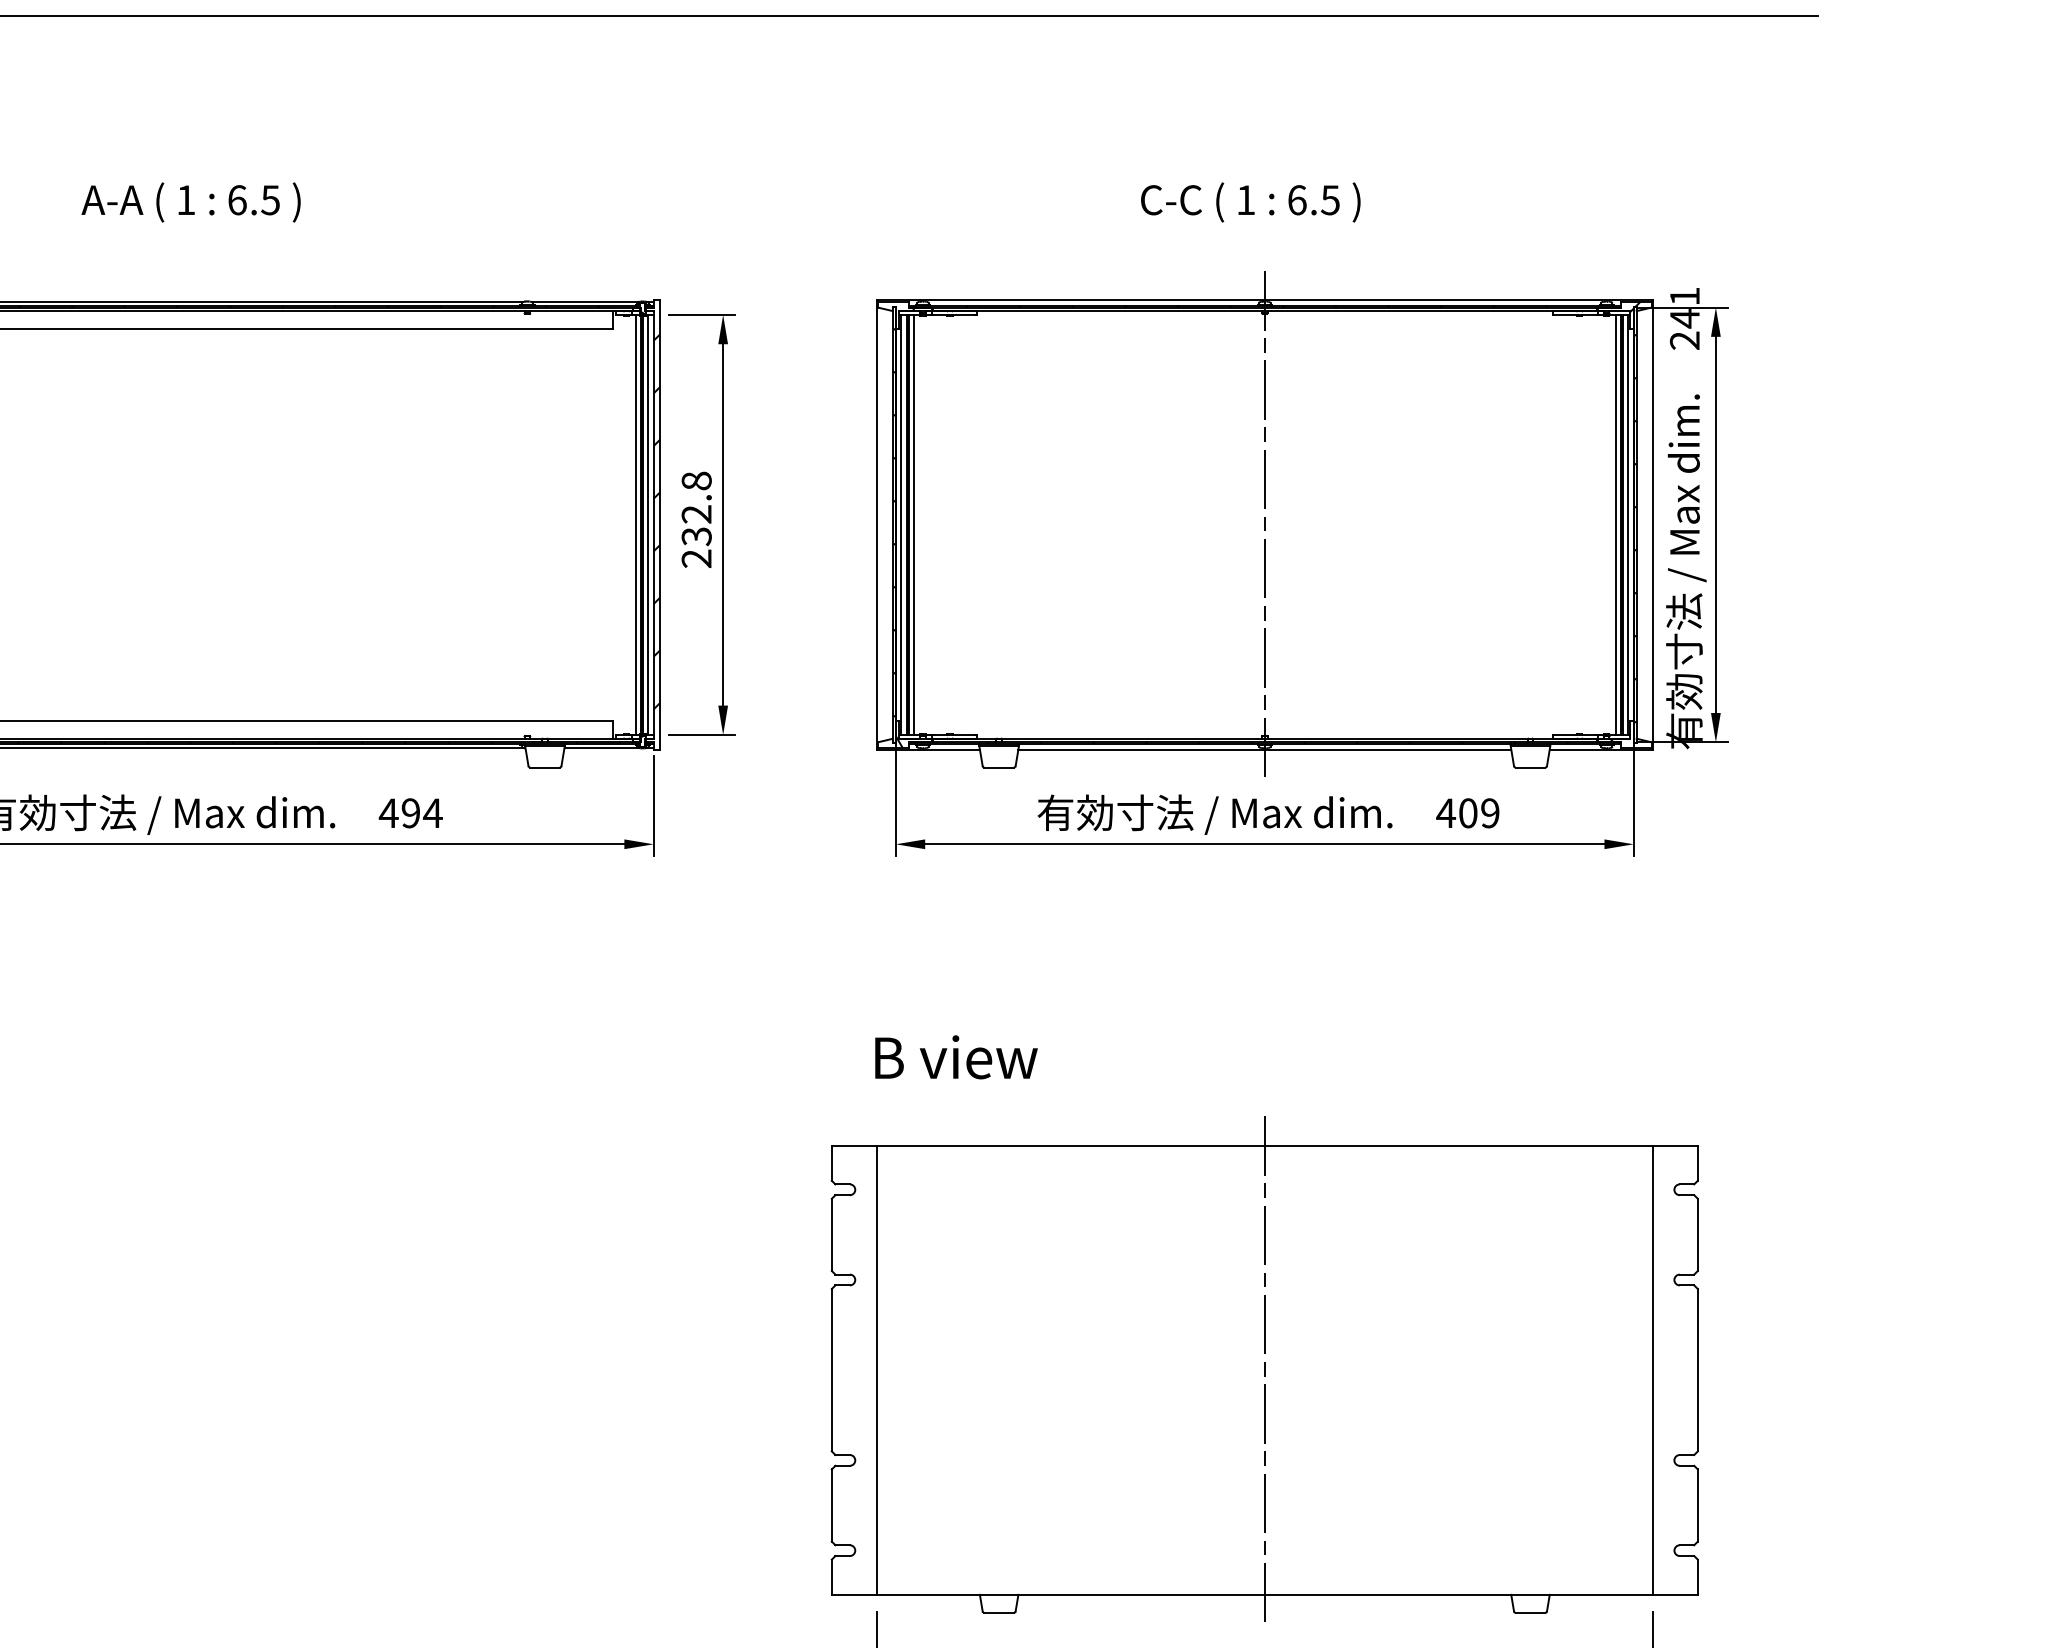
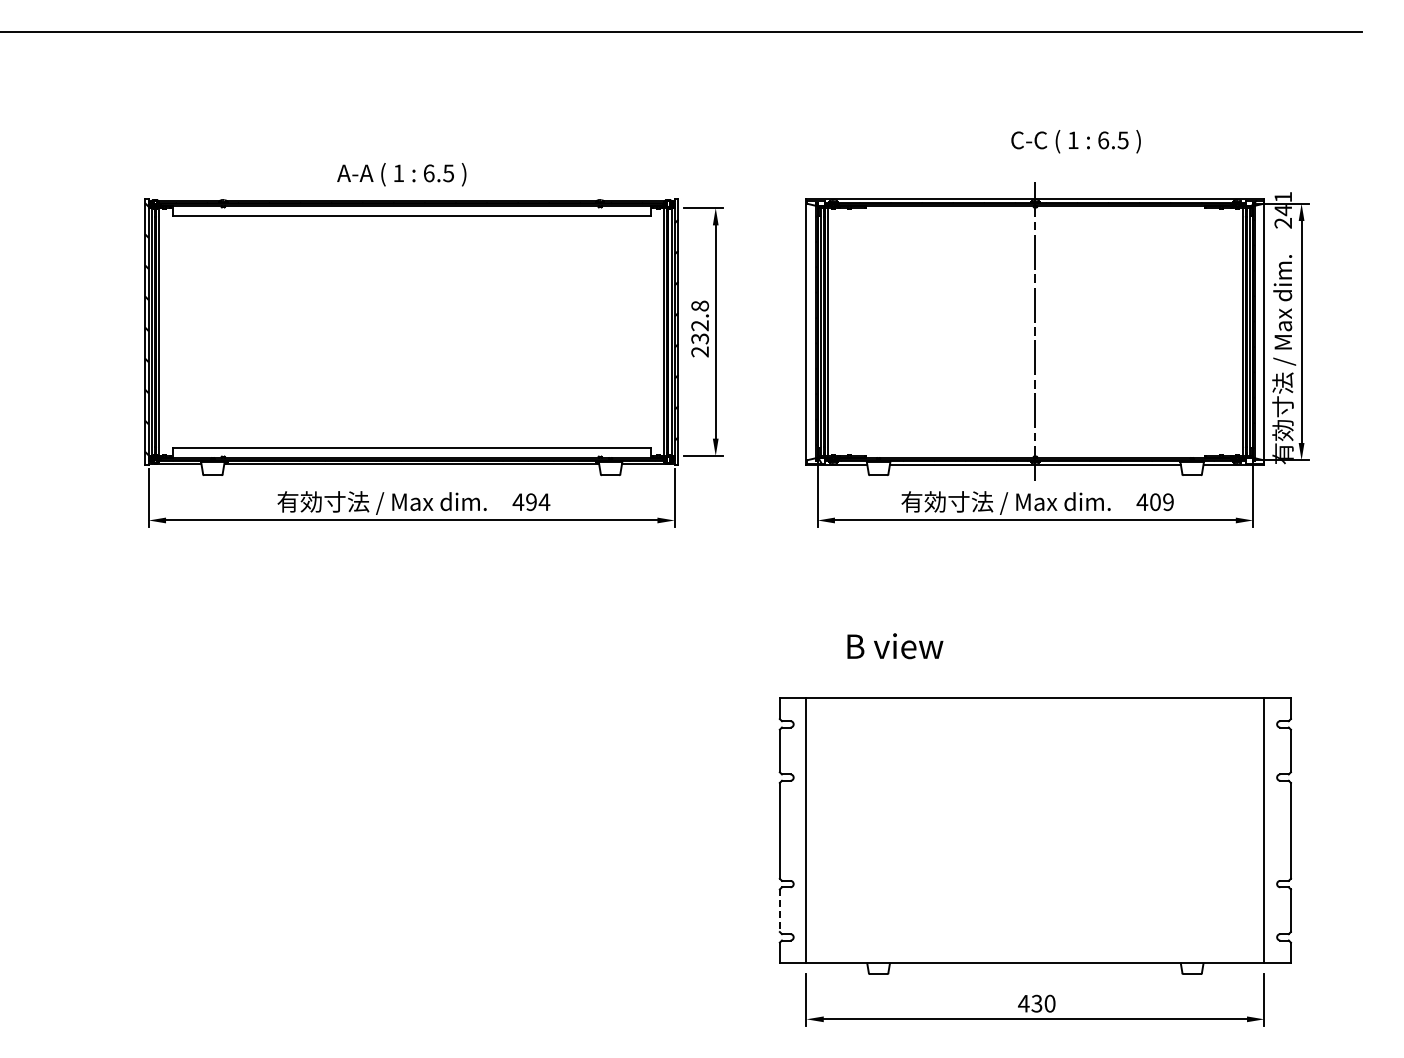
text: (190, 202) -> (401, 174), moved
text: (1249, 202) -> (1075, 141), moved
text: (956, 1057) -> (895, 646), moved
line: (1265, 1369) -> (1035, 830), removed
line: (831, 1506) -> (779, 911), solid -> dashed

